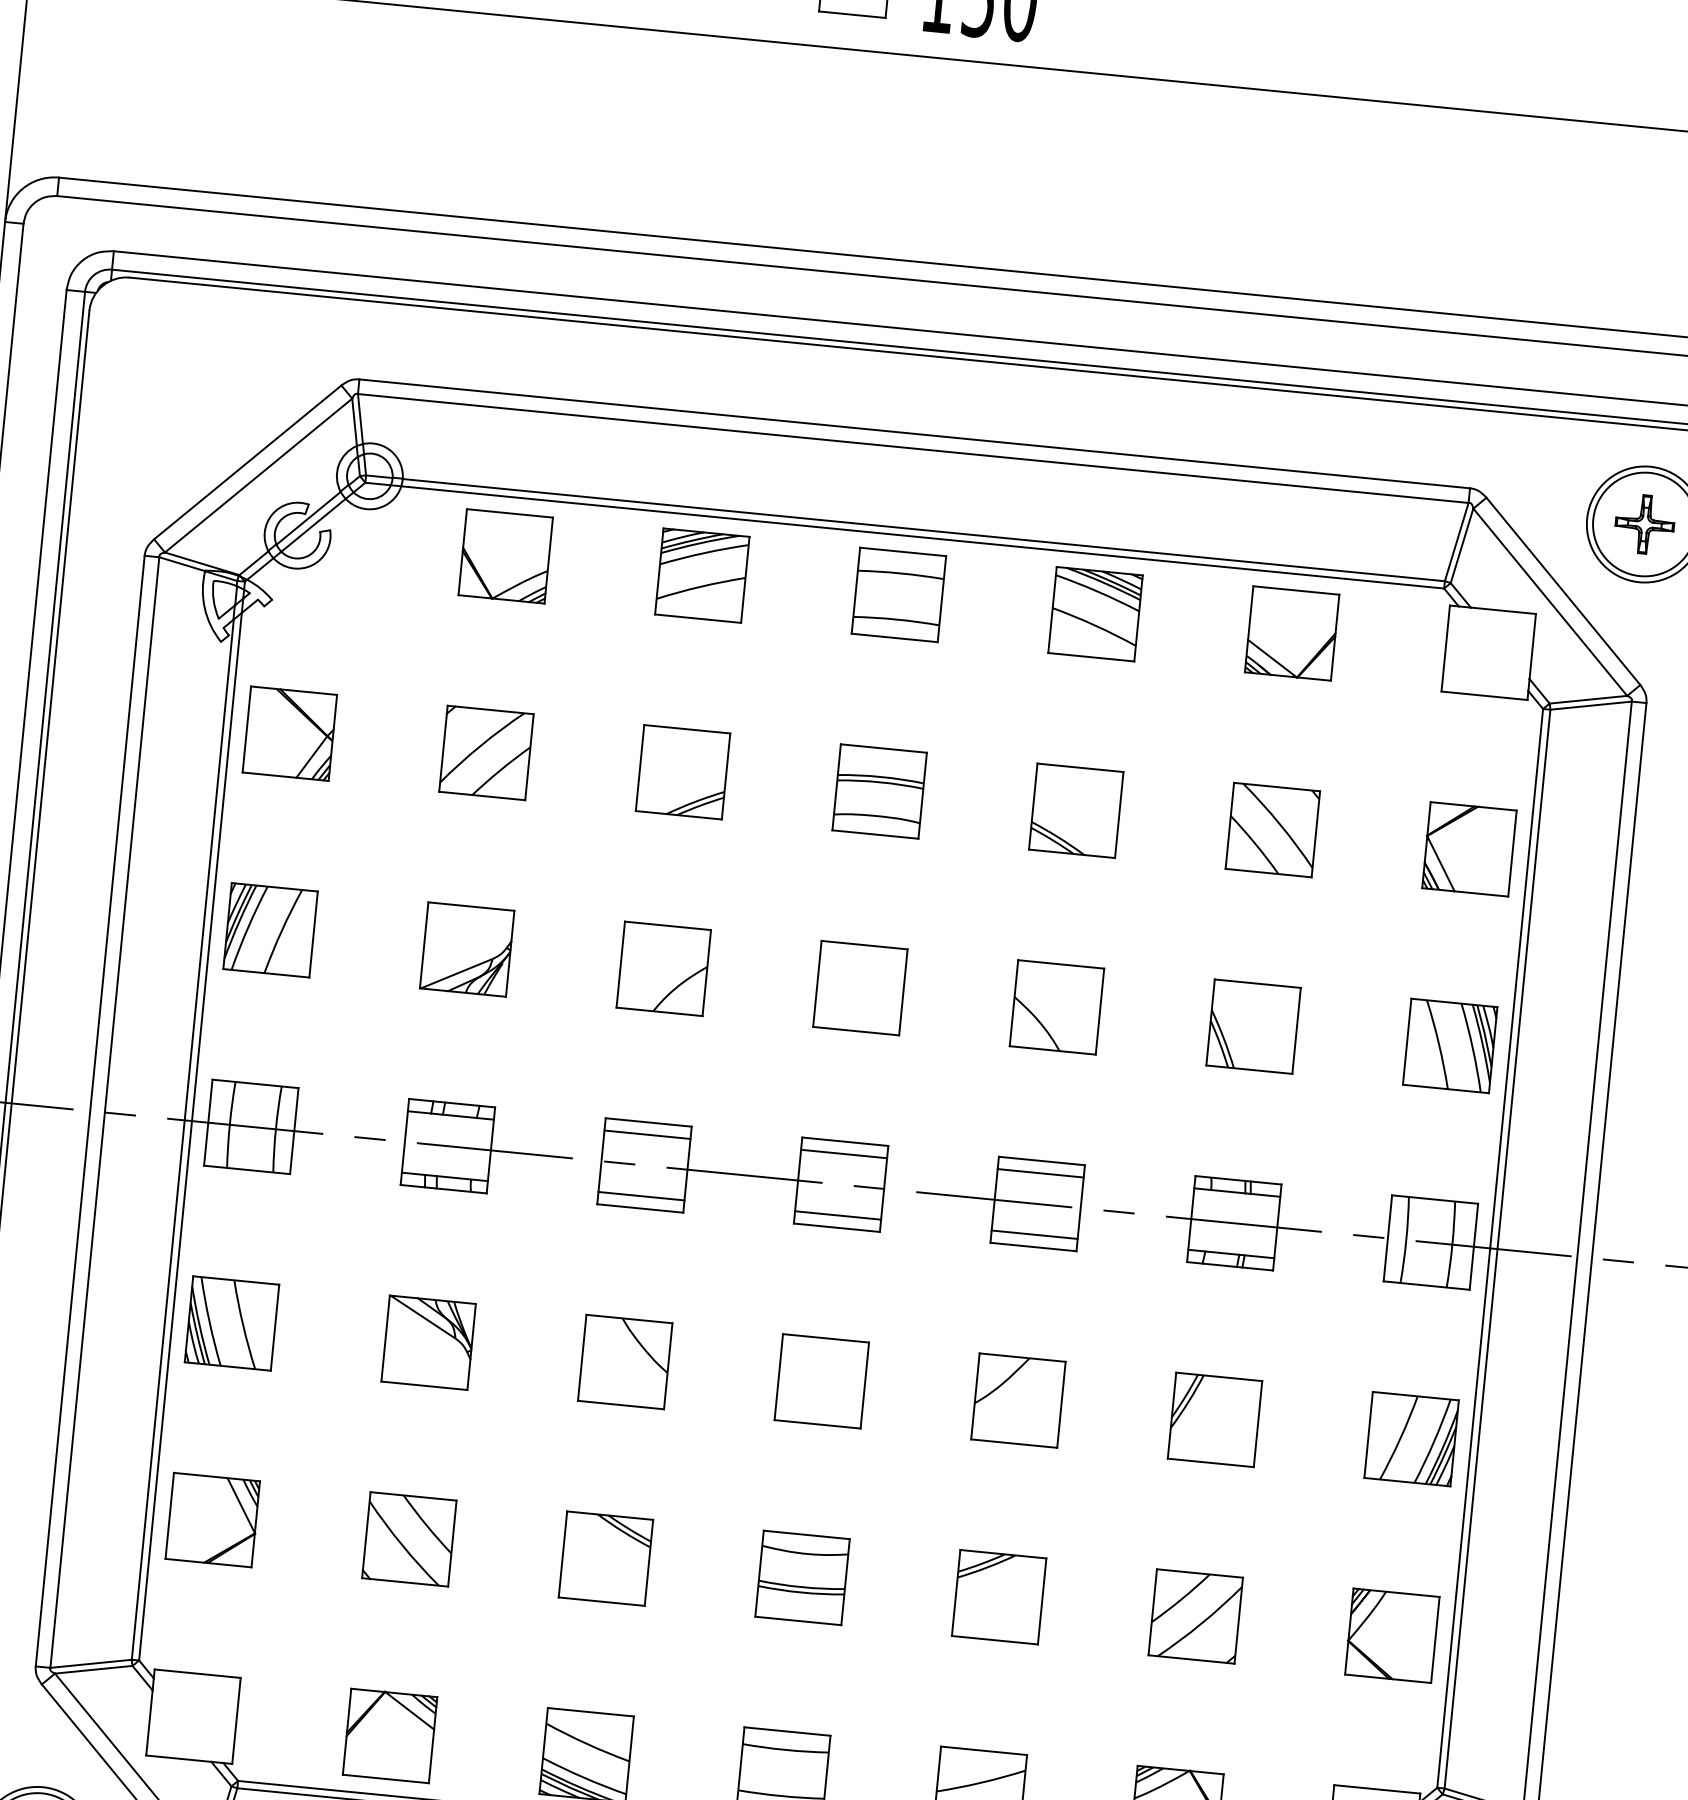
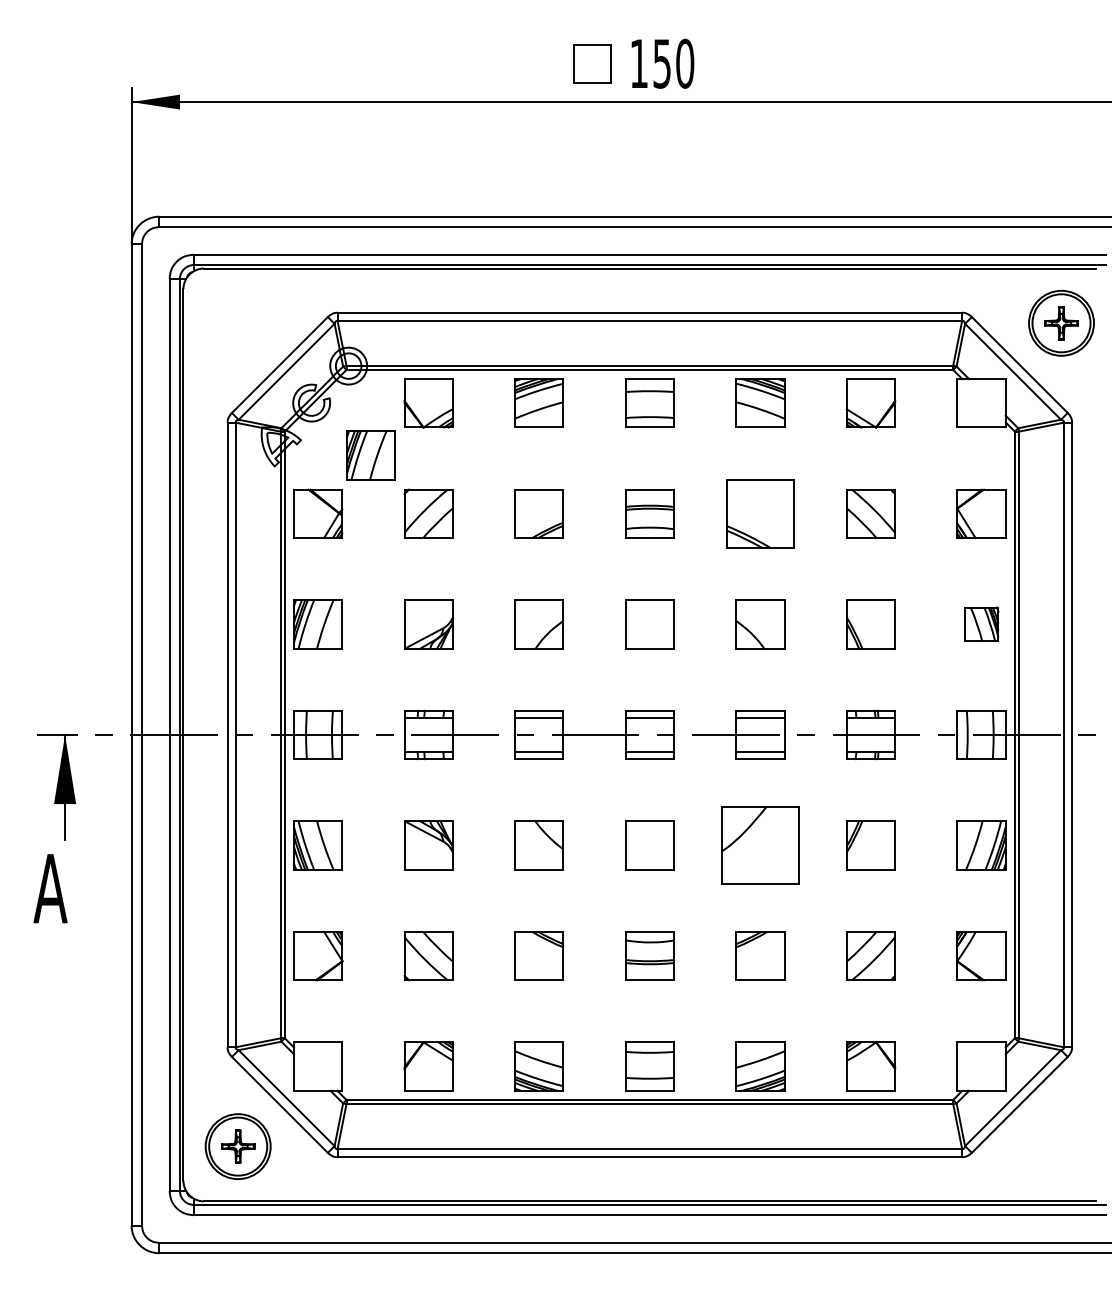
part: (393, 639) -> (370, 455), added
part: (1076, 810) -> (760, 513), size x1.4
part: (1450, 1046) -> (981, 624), size x0.7
part: (1018, 1400) -> (760, 845), size x1.6

